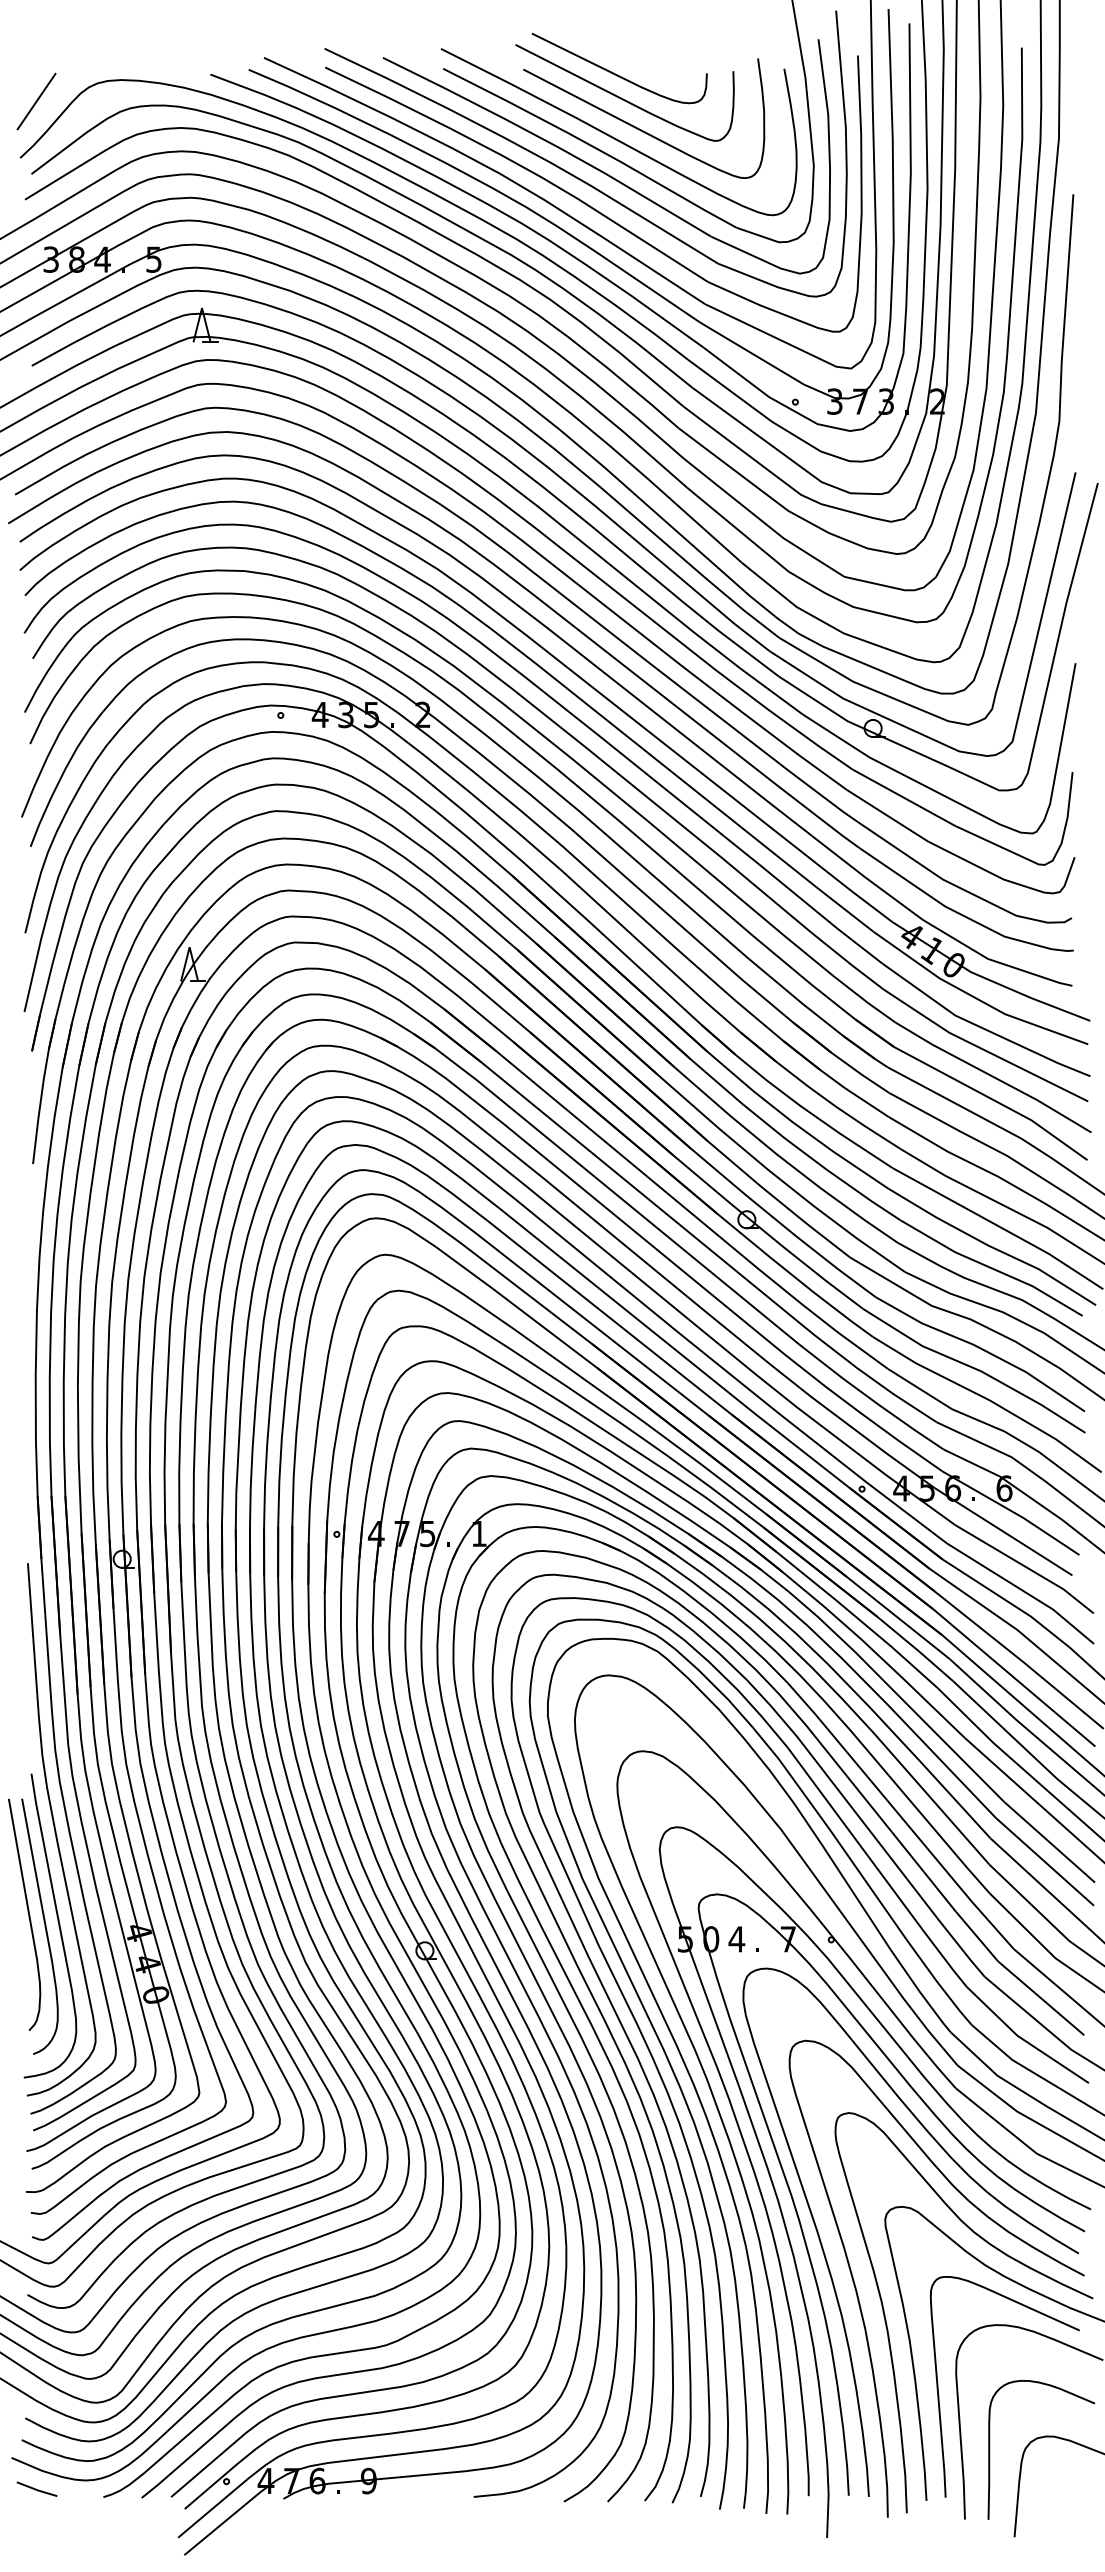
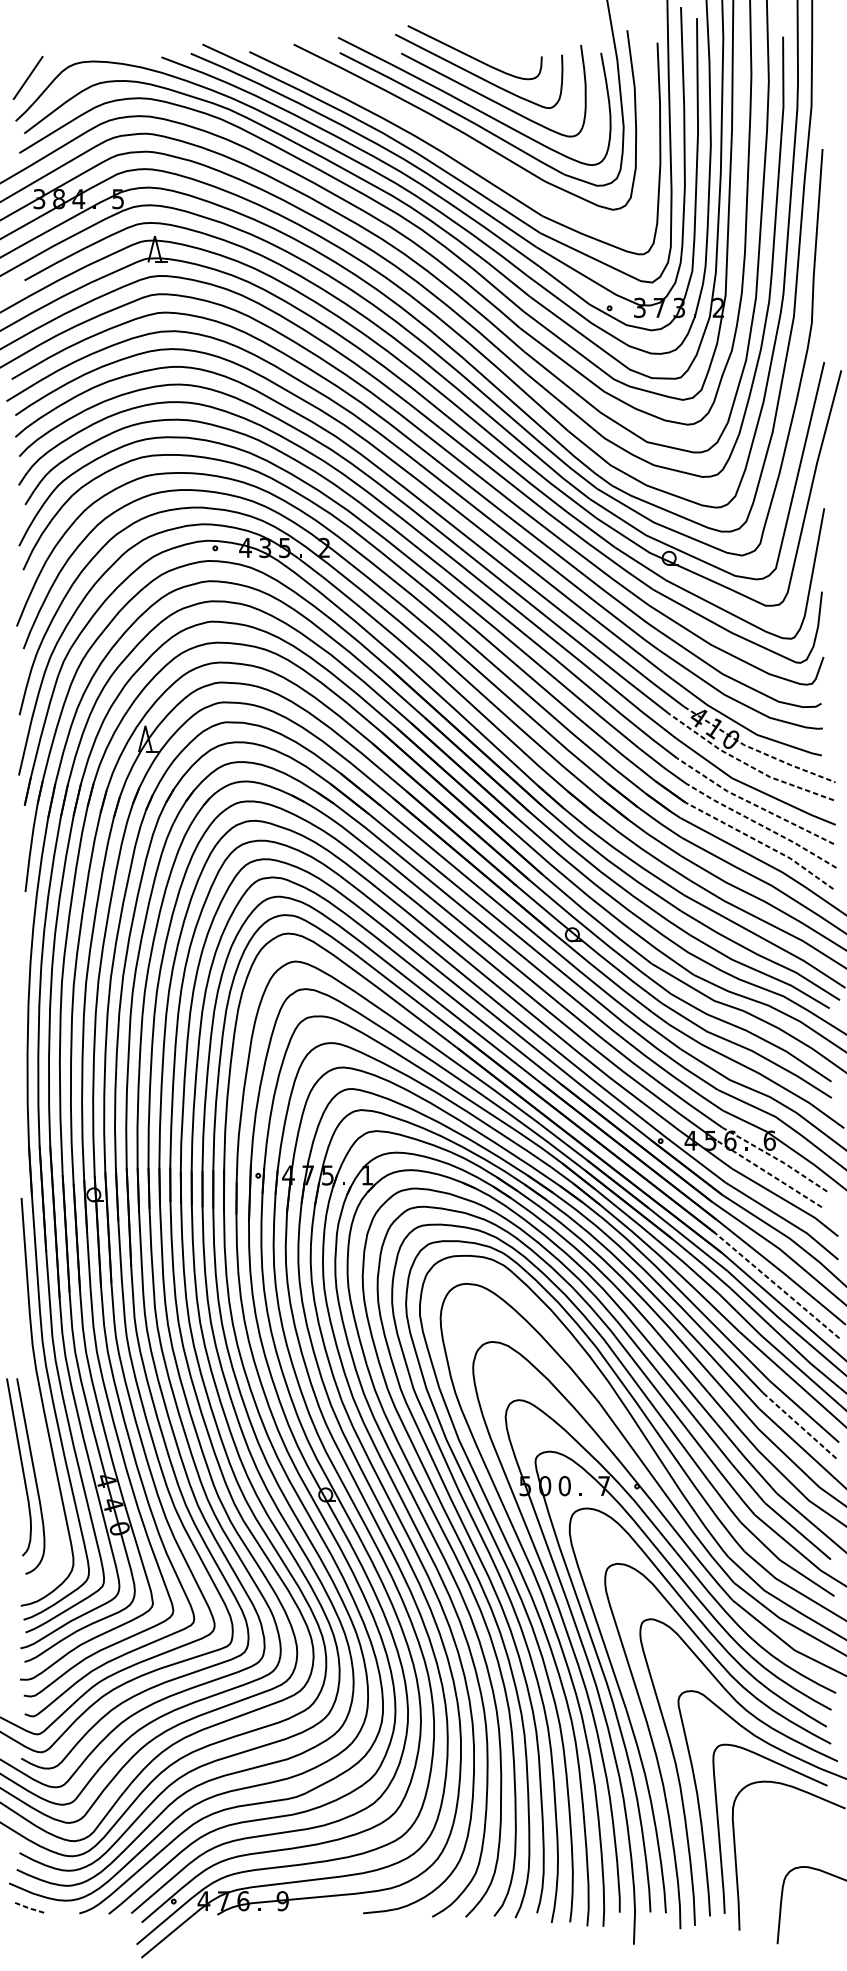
part: (575, 175) -> (441, 134), removed
line: (987, 979) -> (756, 750), solid -> dashed
line: (975, 997) -> (747, 764), solid -> dashed
line: (982, 1049) -> (752, 804), solid -> dashed
line: (993, 1076) -> (761, 824), solid -> dashed
line: (993, 1100) -> (761, 843), solid -> dashed
line: (1012, 1511) -> (775, 1158), solid -> dashed
line: (1003, 1531) -> (769, 1173), solid -> dashed
line: (1013, 1677) -> (776, 1285), solid -> dashed
line: (1045, 1861) -> (801, 1426), solid -> dashed
curve: (58, 1925) -> (44, 1475), removed
text: (736, 1939) -> (564, 1486), 4 -> 0
curve: (990, 2449) -> (759, 1876), removed
line: (36, 2489) -> (28, 1907), solid -> dashed

